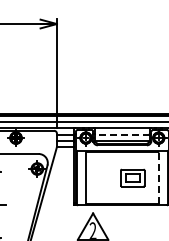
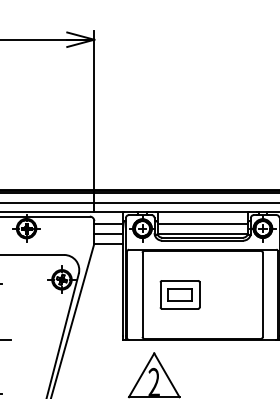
line: (121, 135) -> (201, 224), dashed -> solid
part: (132, 177) -> (179, 293), moved
line: (158, 178) -> (262, 295), dashed -> solid

